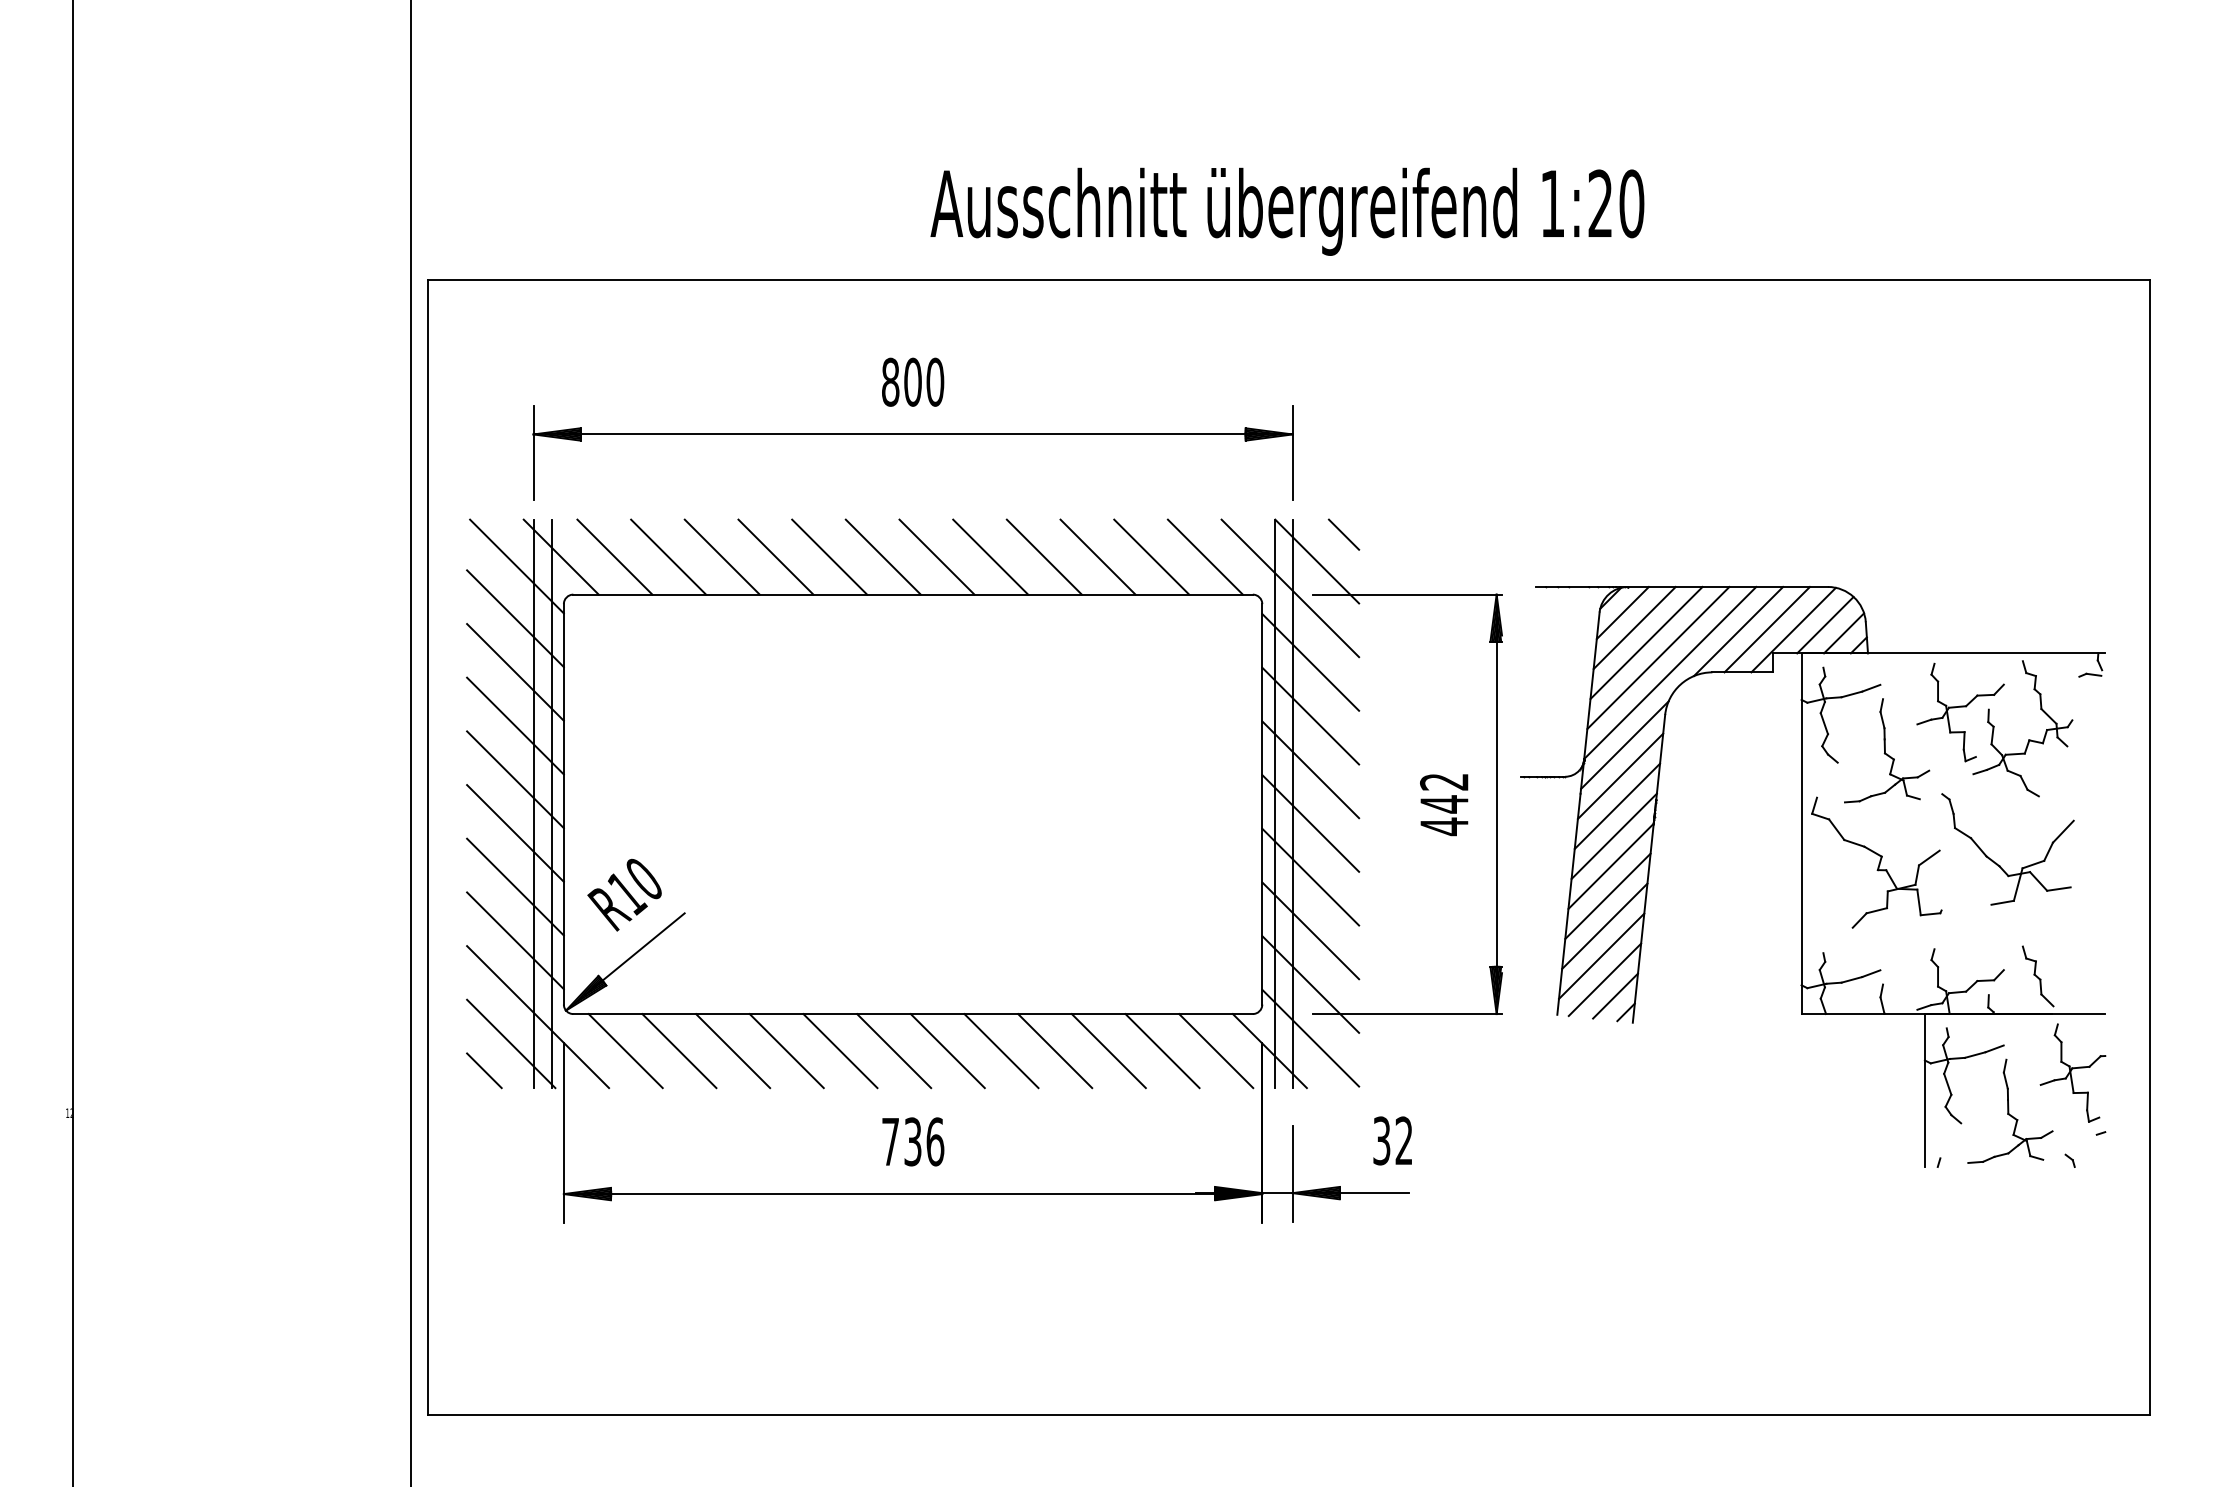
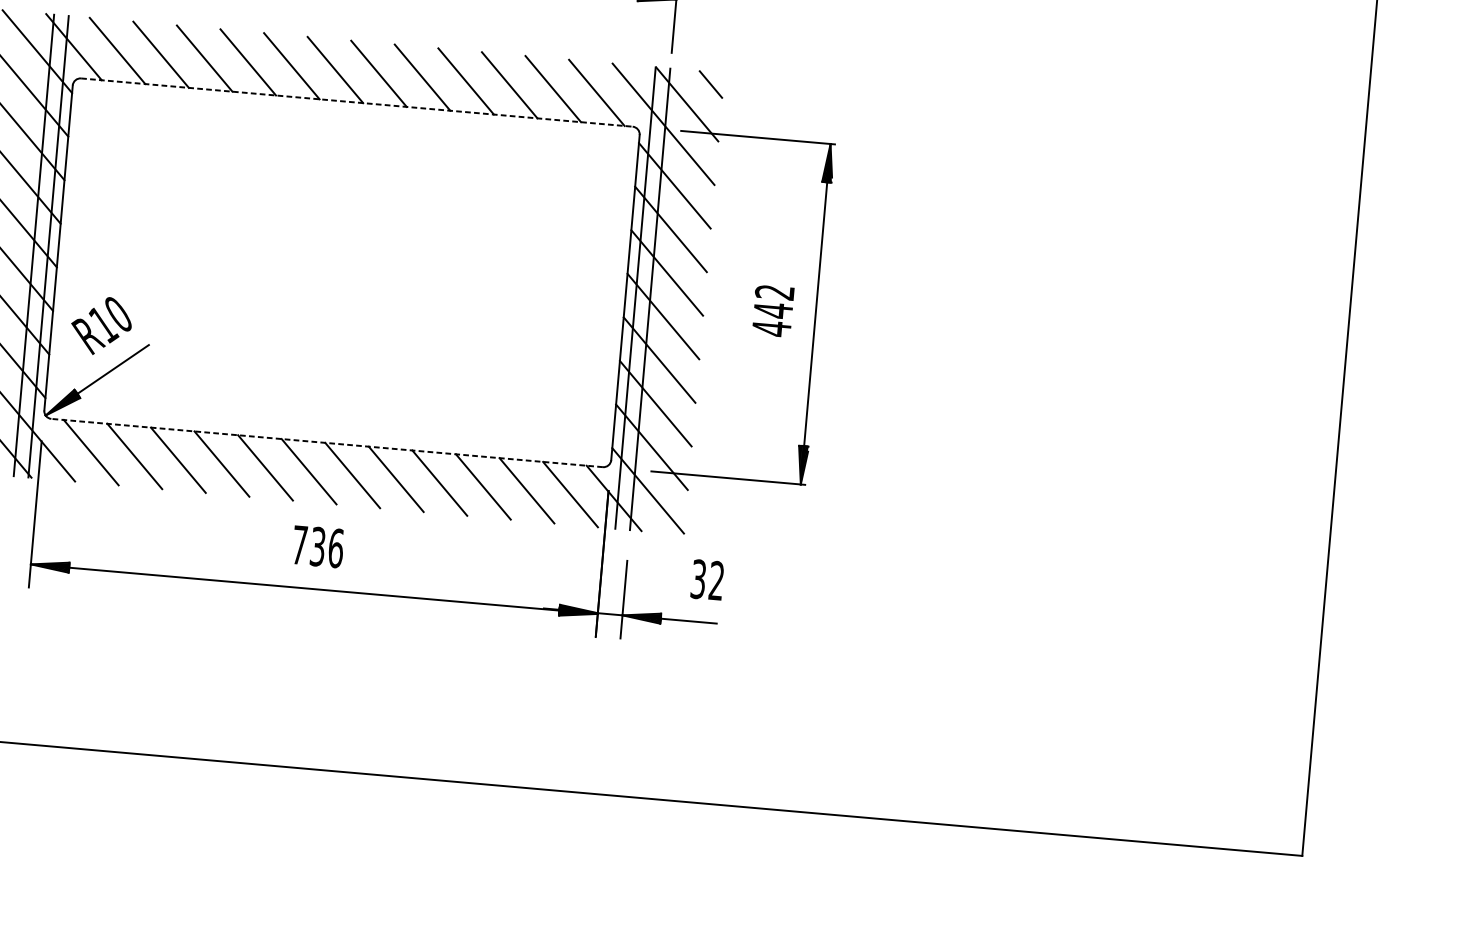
line: (913, 594) -> (357, 102), solid -> dashed
part: (1802, 876) -> (1058, 394), removed
line: (913, 1014) -> (327, 443), solid -> dashed

